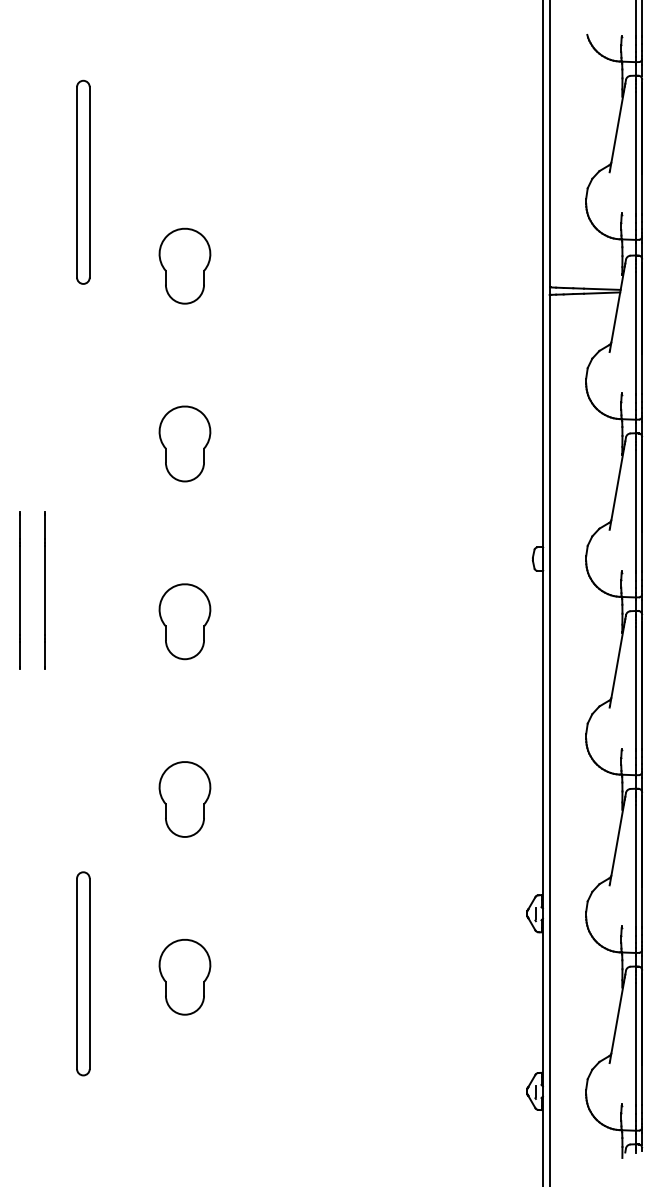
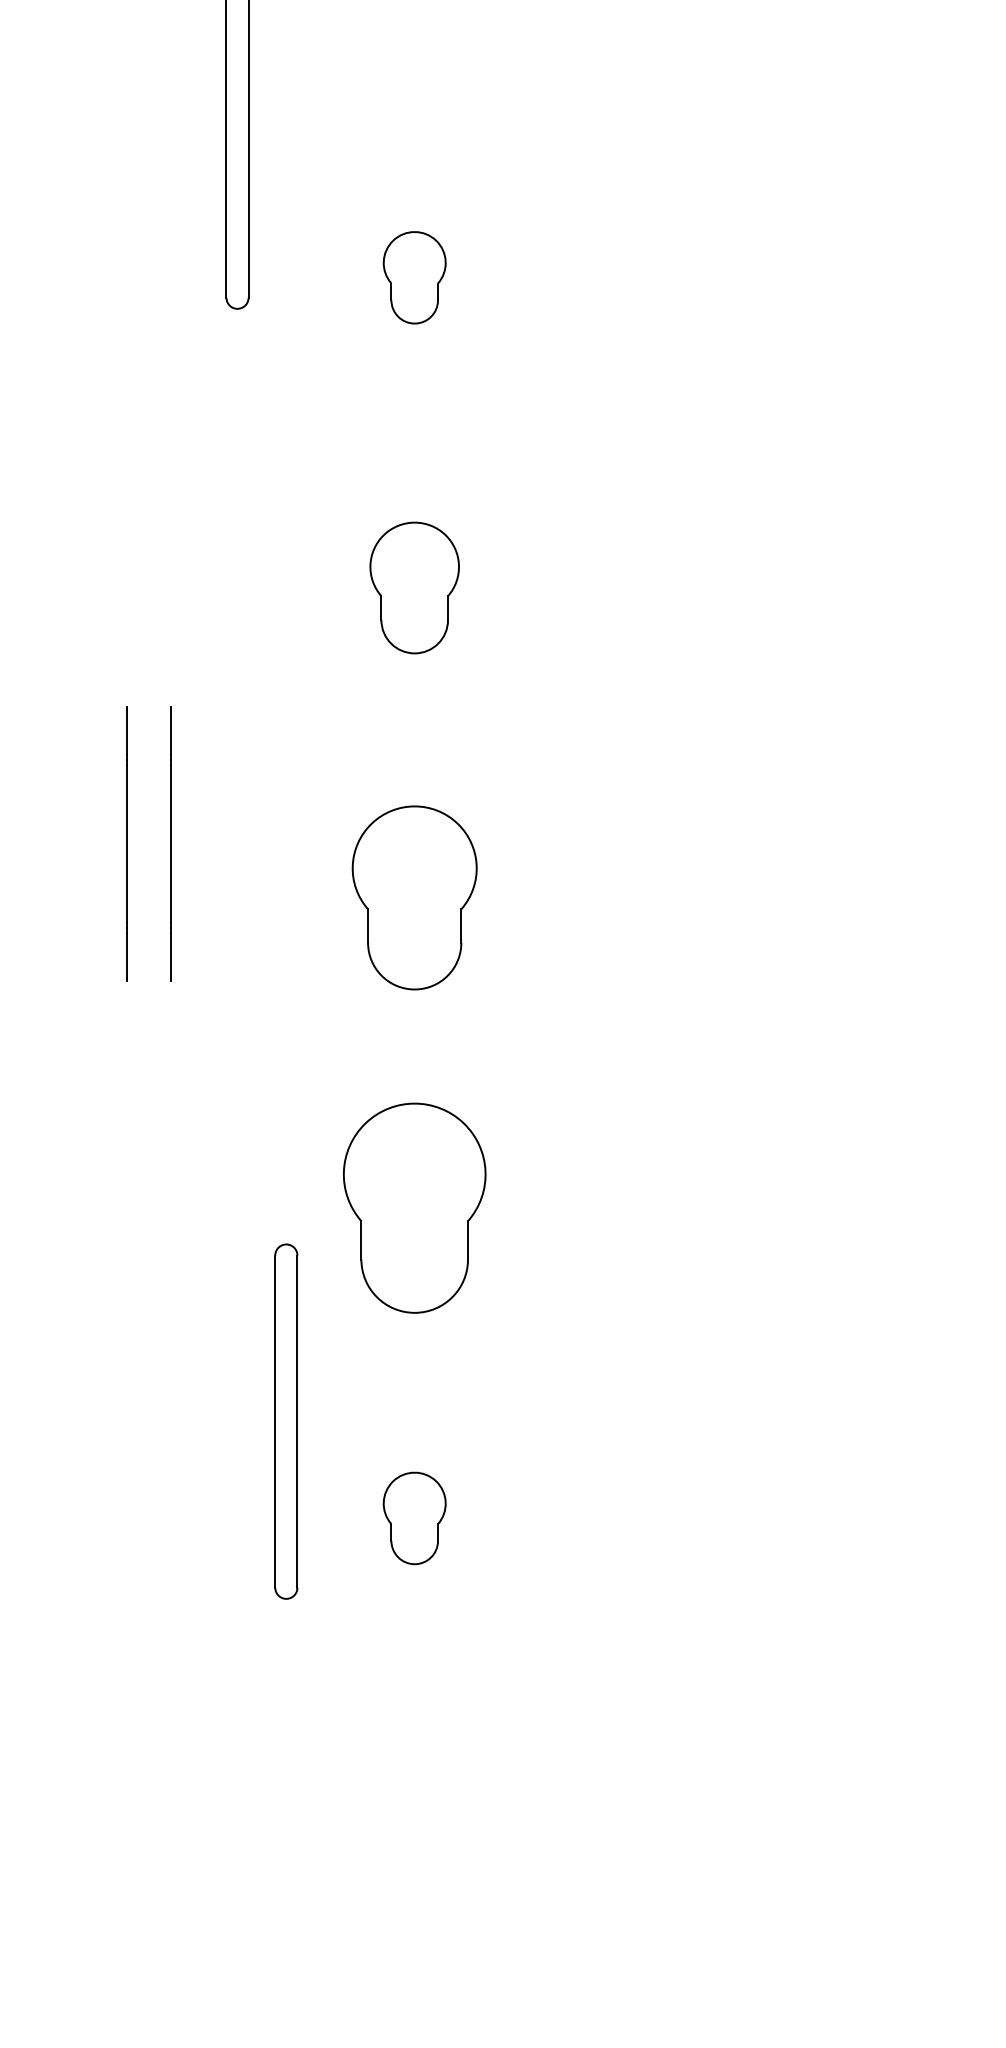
part: (184, 265) -> (413, 276), size x0.7
part: (184, 621) -> (413, 897), size x1.4
part: (184, 799) -> (413, 1208), size x1.6
part: (83, 973) -> (286, 1421), moved
part: (184, 977) -> (413, 1518), size x0.7

